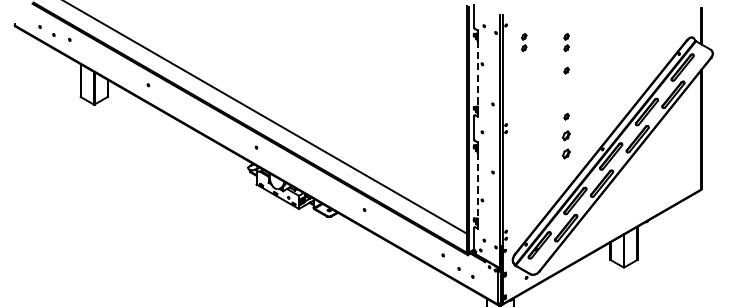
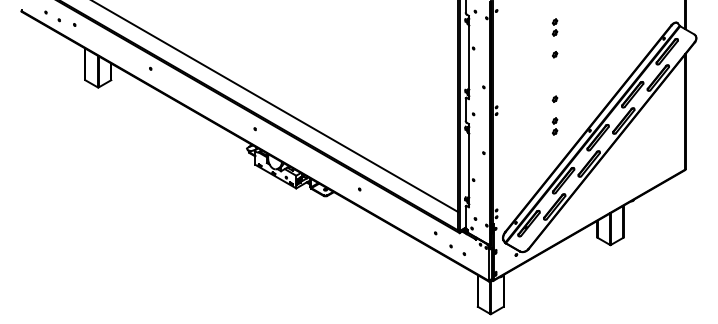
part: (523, 42) -> (513, 27), removed
line: (477, 73) -> (468, 57), dashed -> solid
part: (567, 144) -> (555, 126), size x0.62
line: (477, 186) -> (468, 166), dashed -> solid

